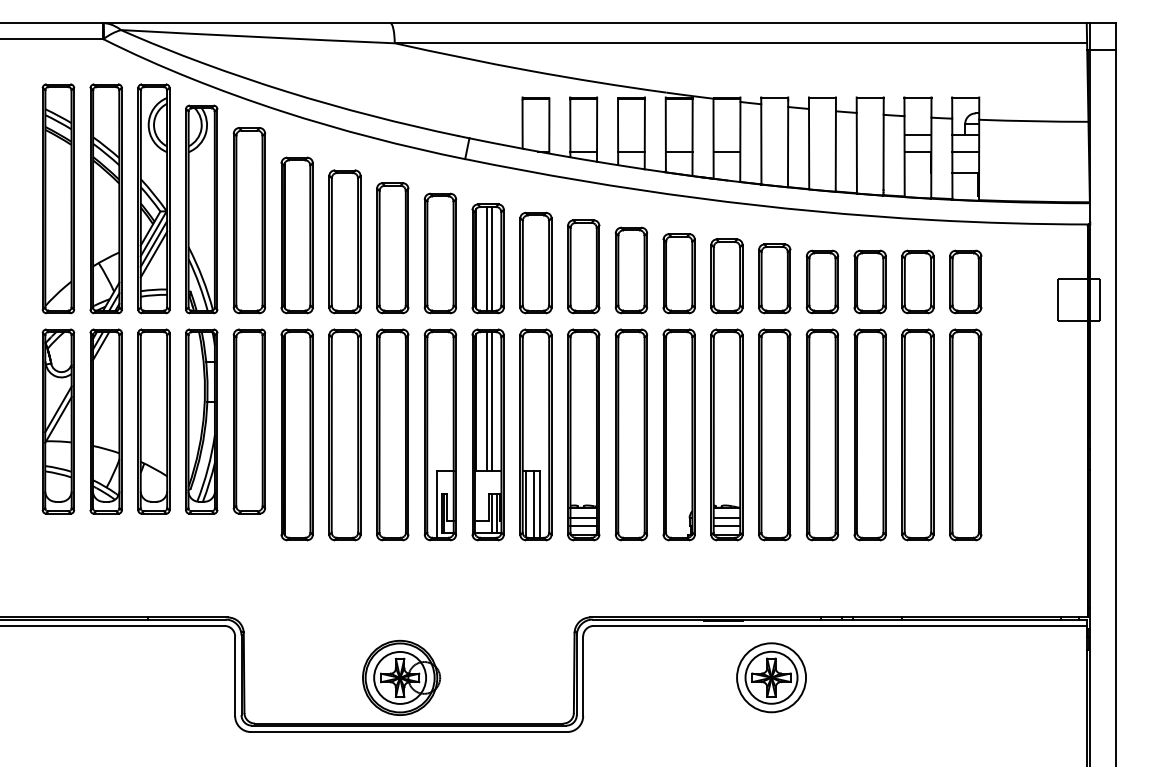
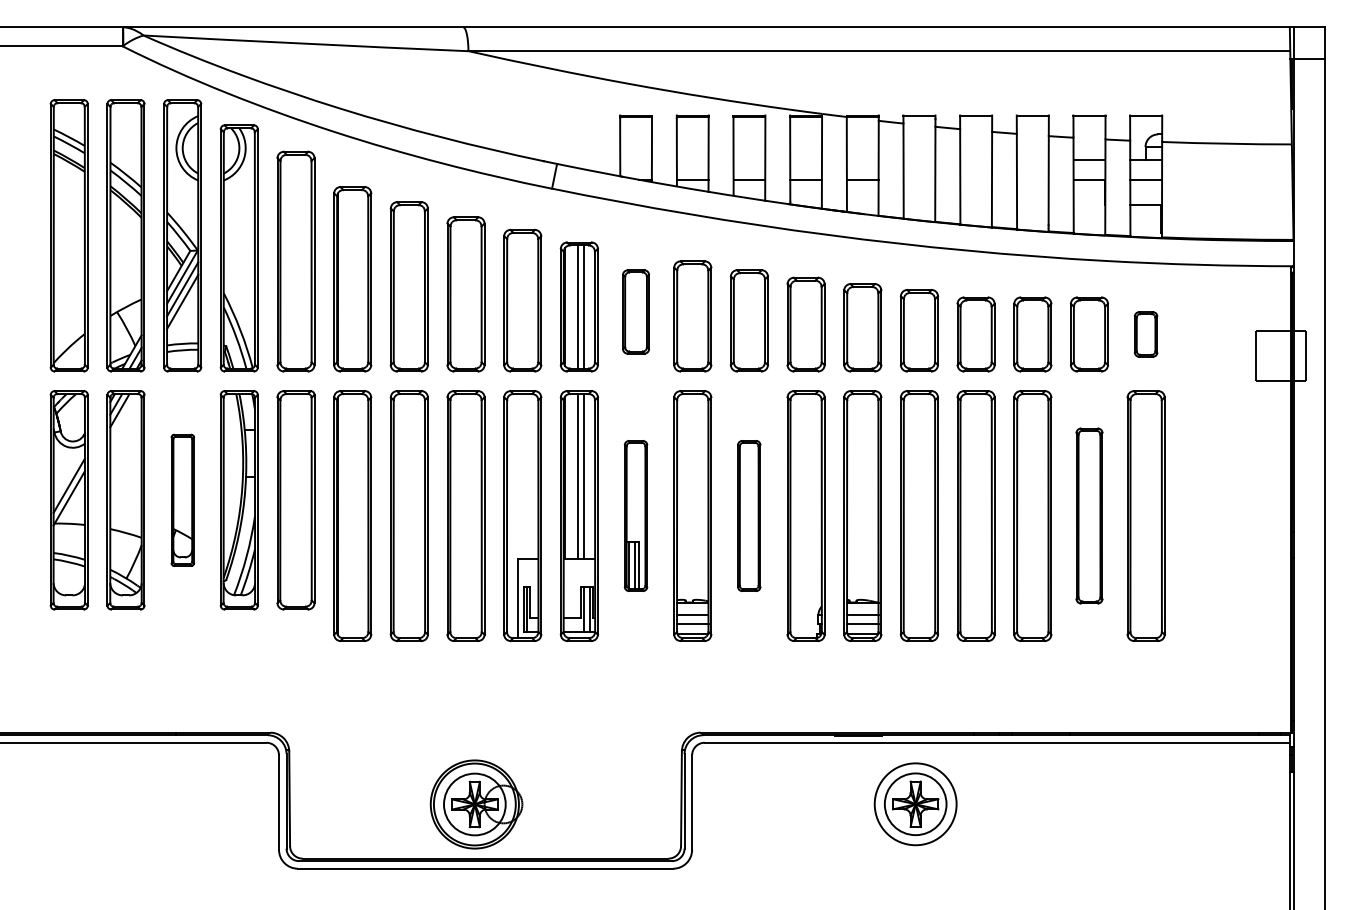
part: (535, 262) -> (635, 311), size x0.7
part: (965, 281) -> (1145, 334), size x0.6
part: (153, 421) -> (182, 500), size x0.6
part: (535, 434) -> (635, 515), size x0.6
part: (630, 434) -> (748, 515), size x0.6
part: (917, 434) -> (1089, 515), size x0.7

